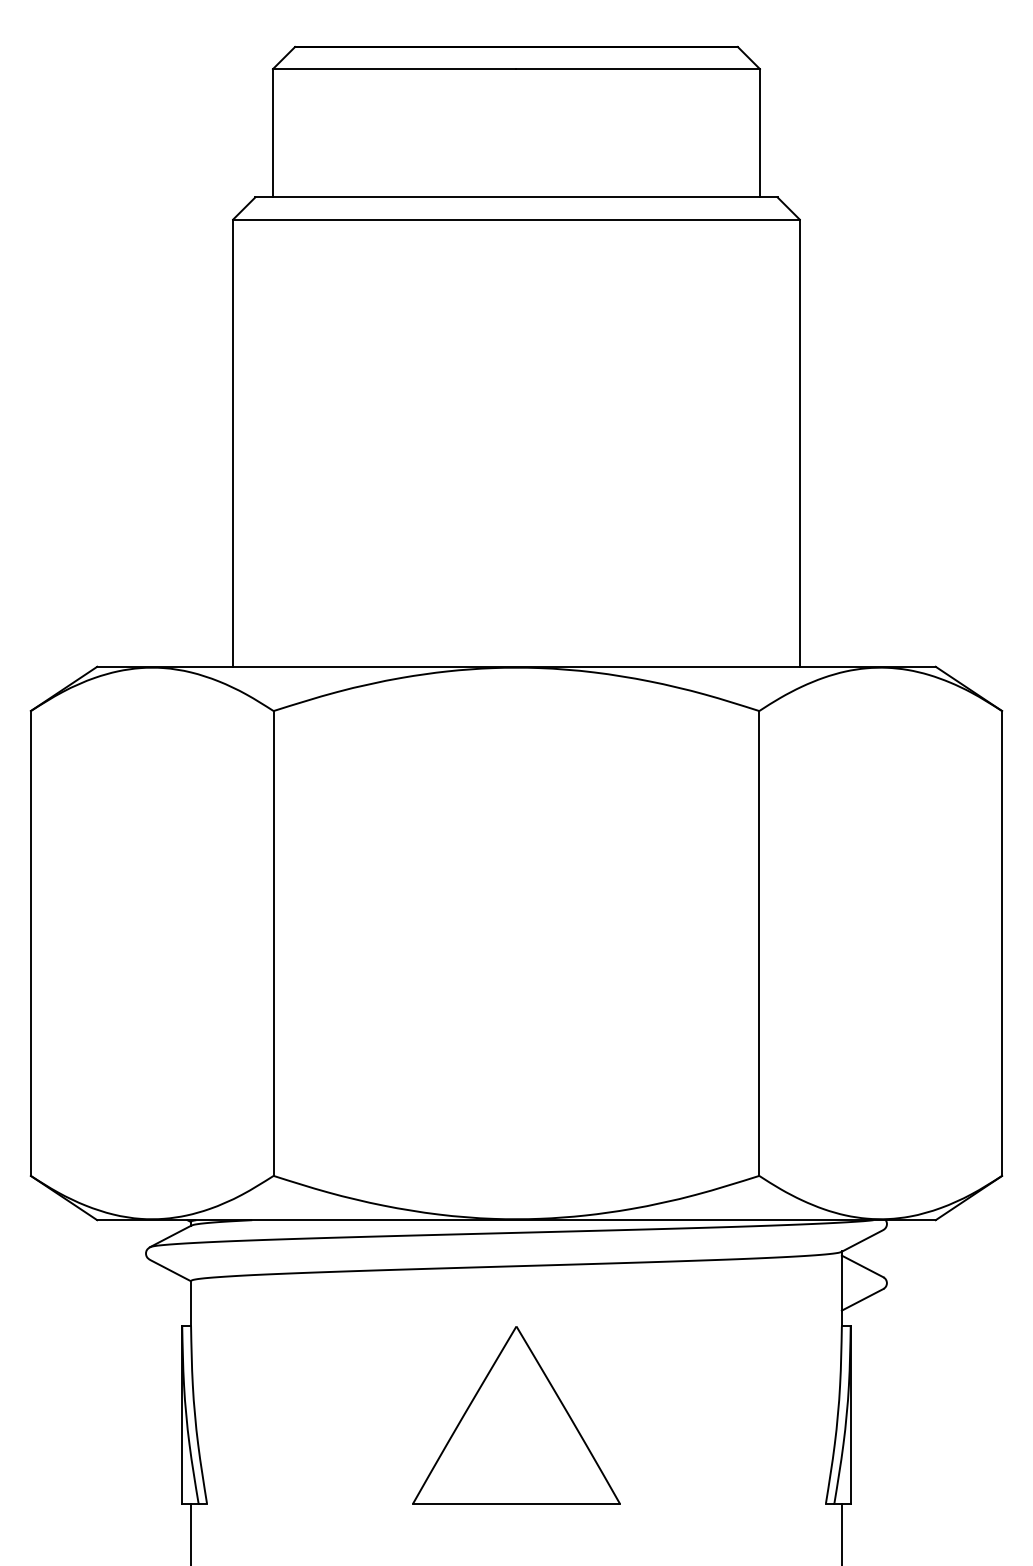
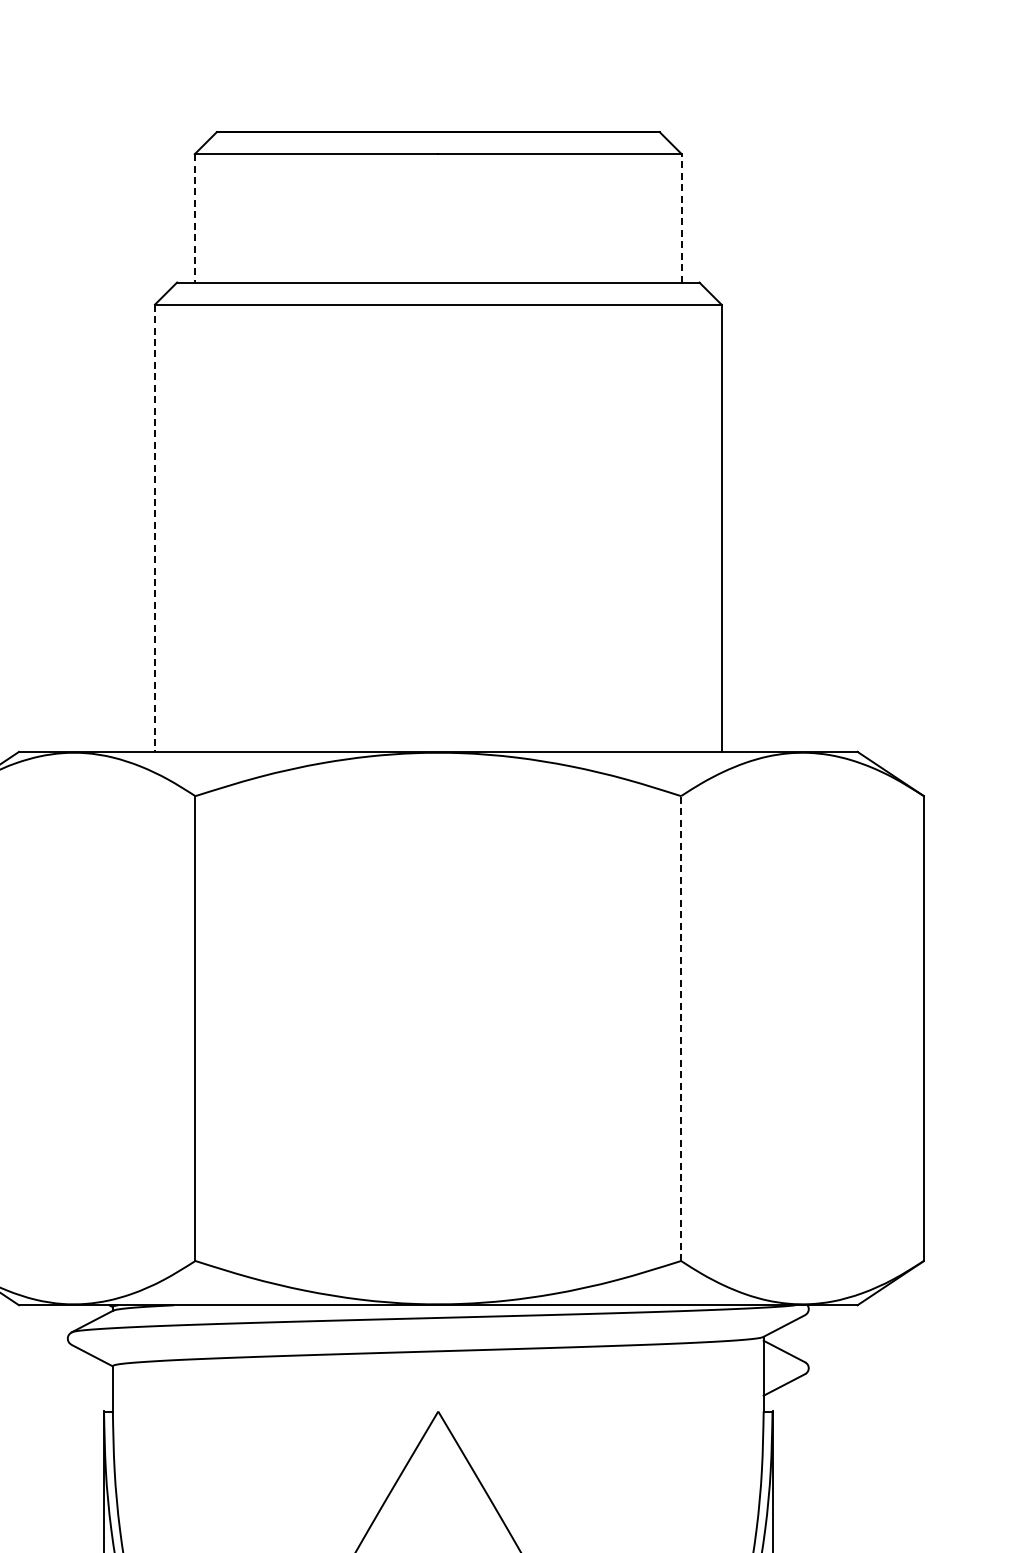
line: (759, 132) -> (681, 217), solid -> dashed
line: (272, 133) -> (194, 218), solid -> dashed
line: (233, 443) -> (155, 528), solid -> dashed
line: (759, 942) -> (681, 1027), solid -> dashed

